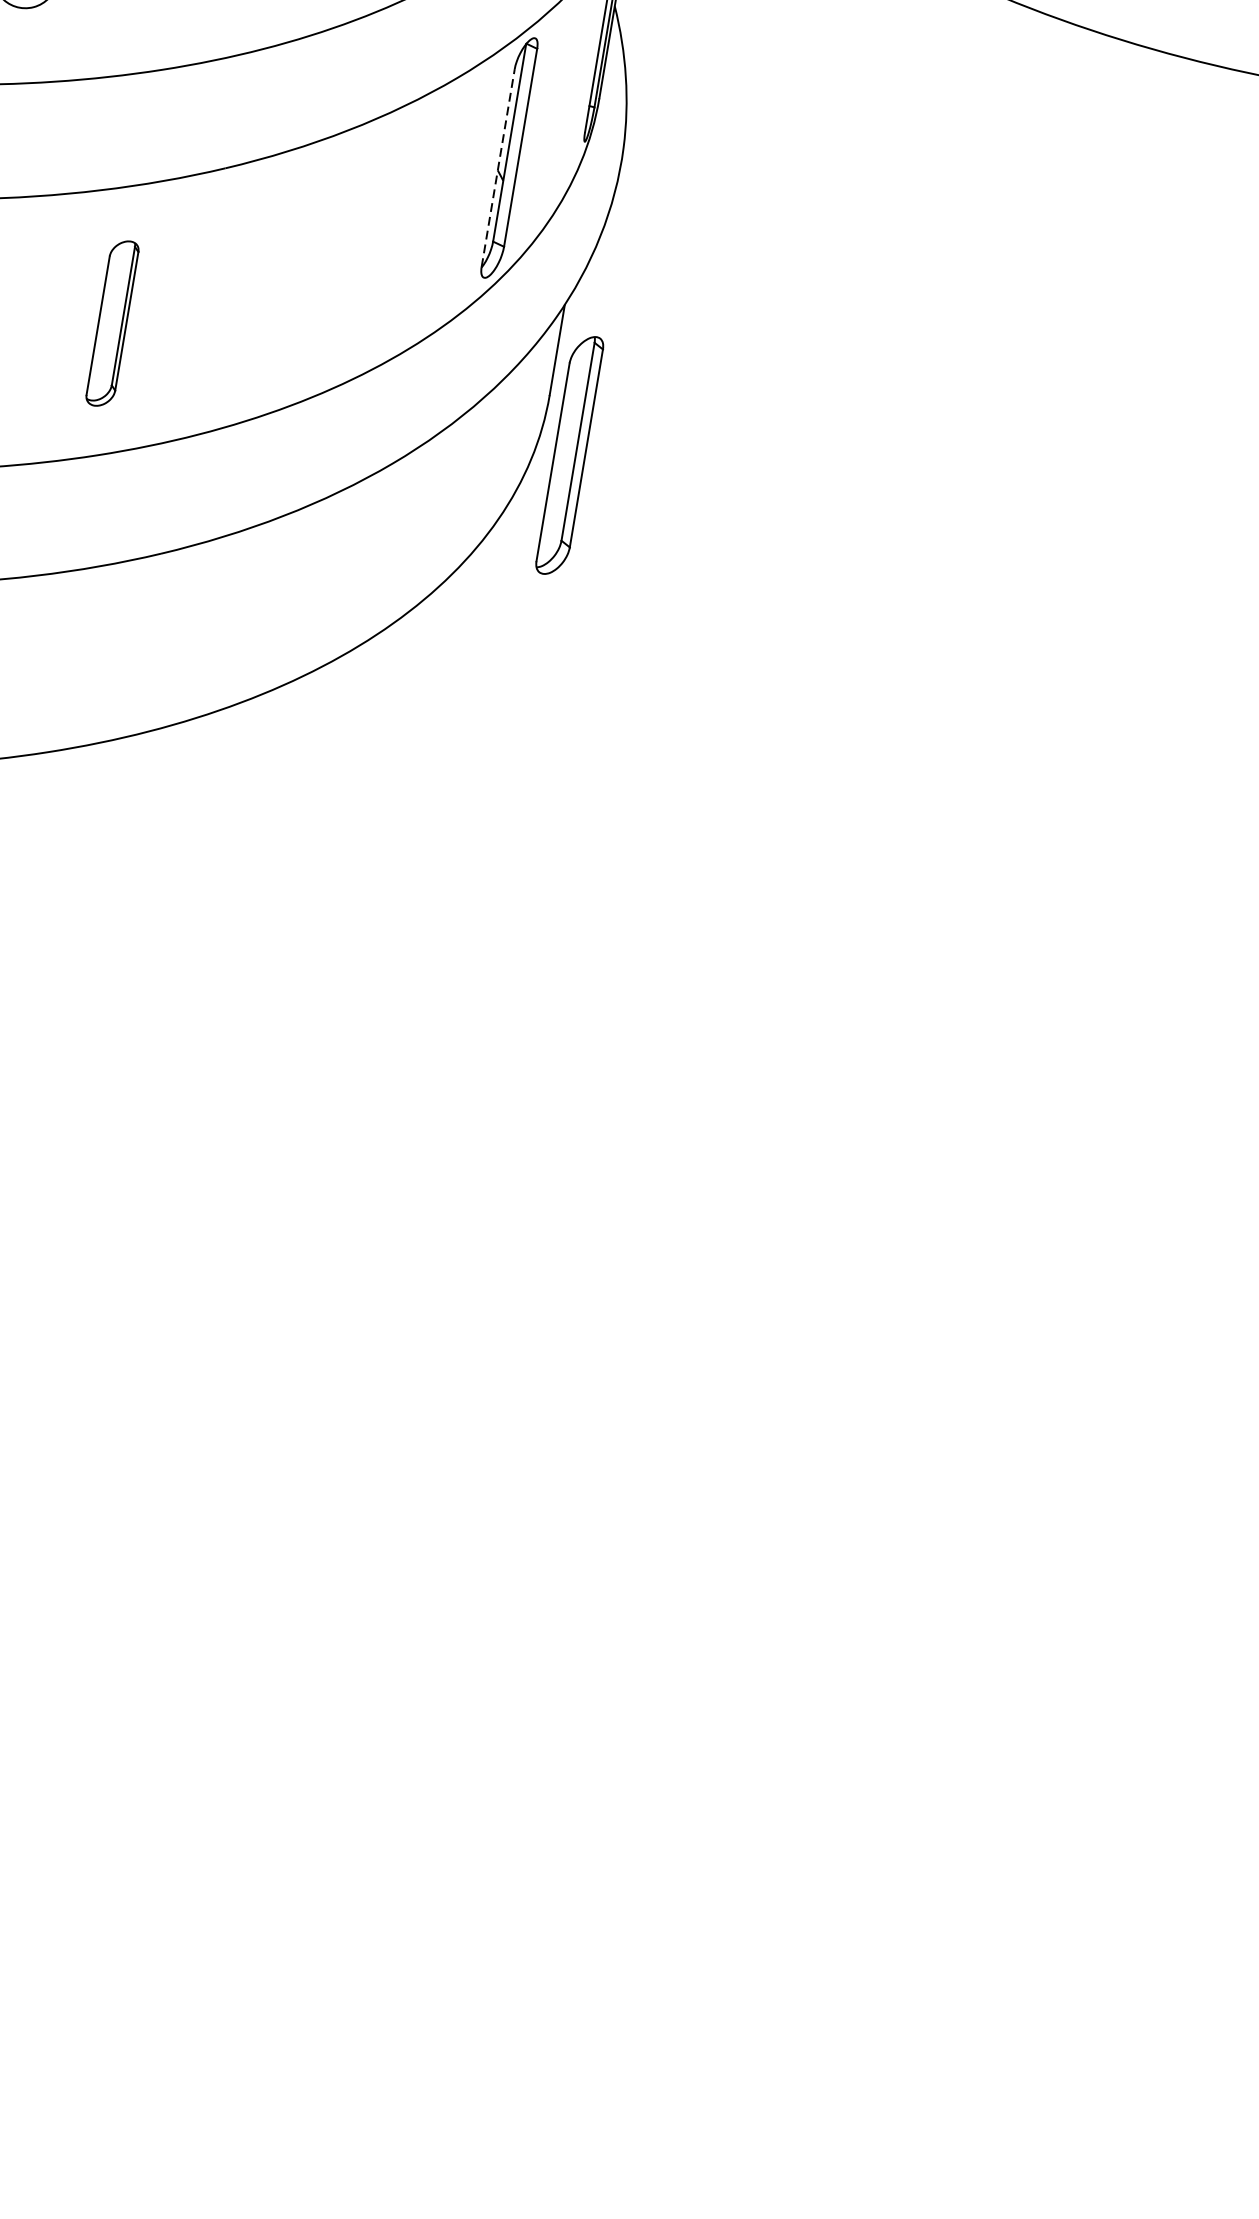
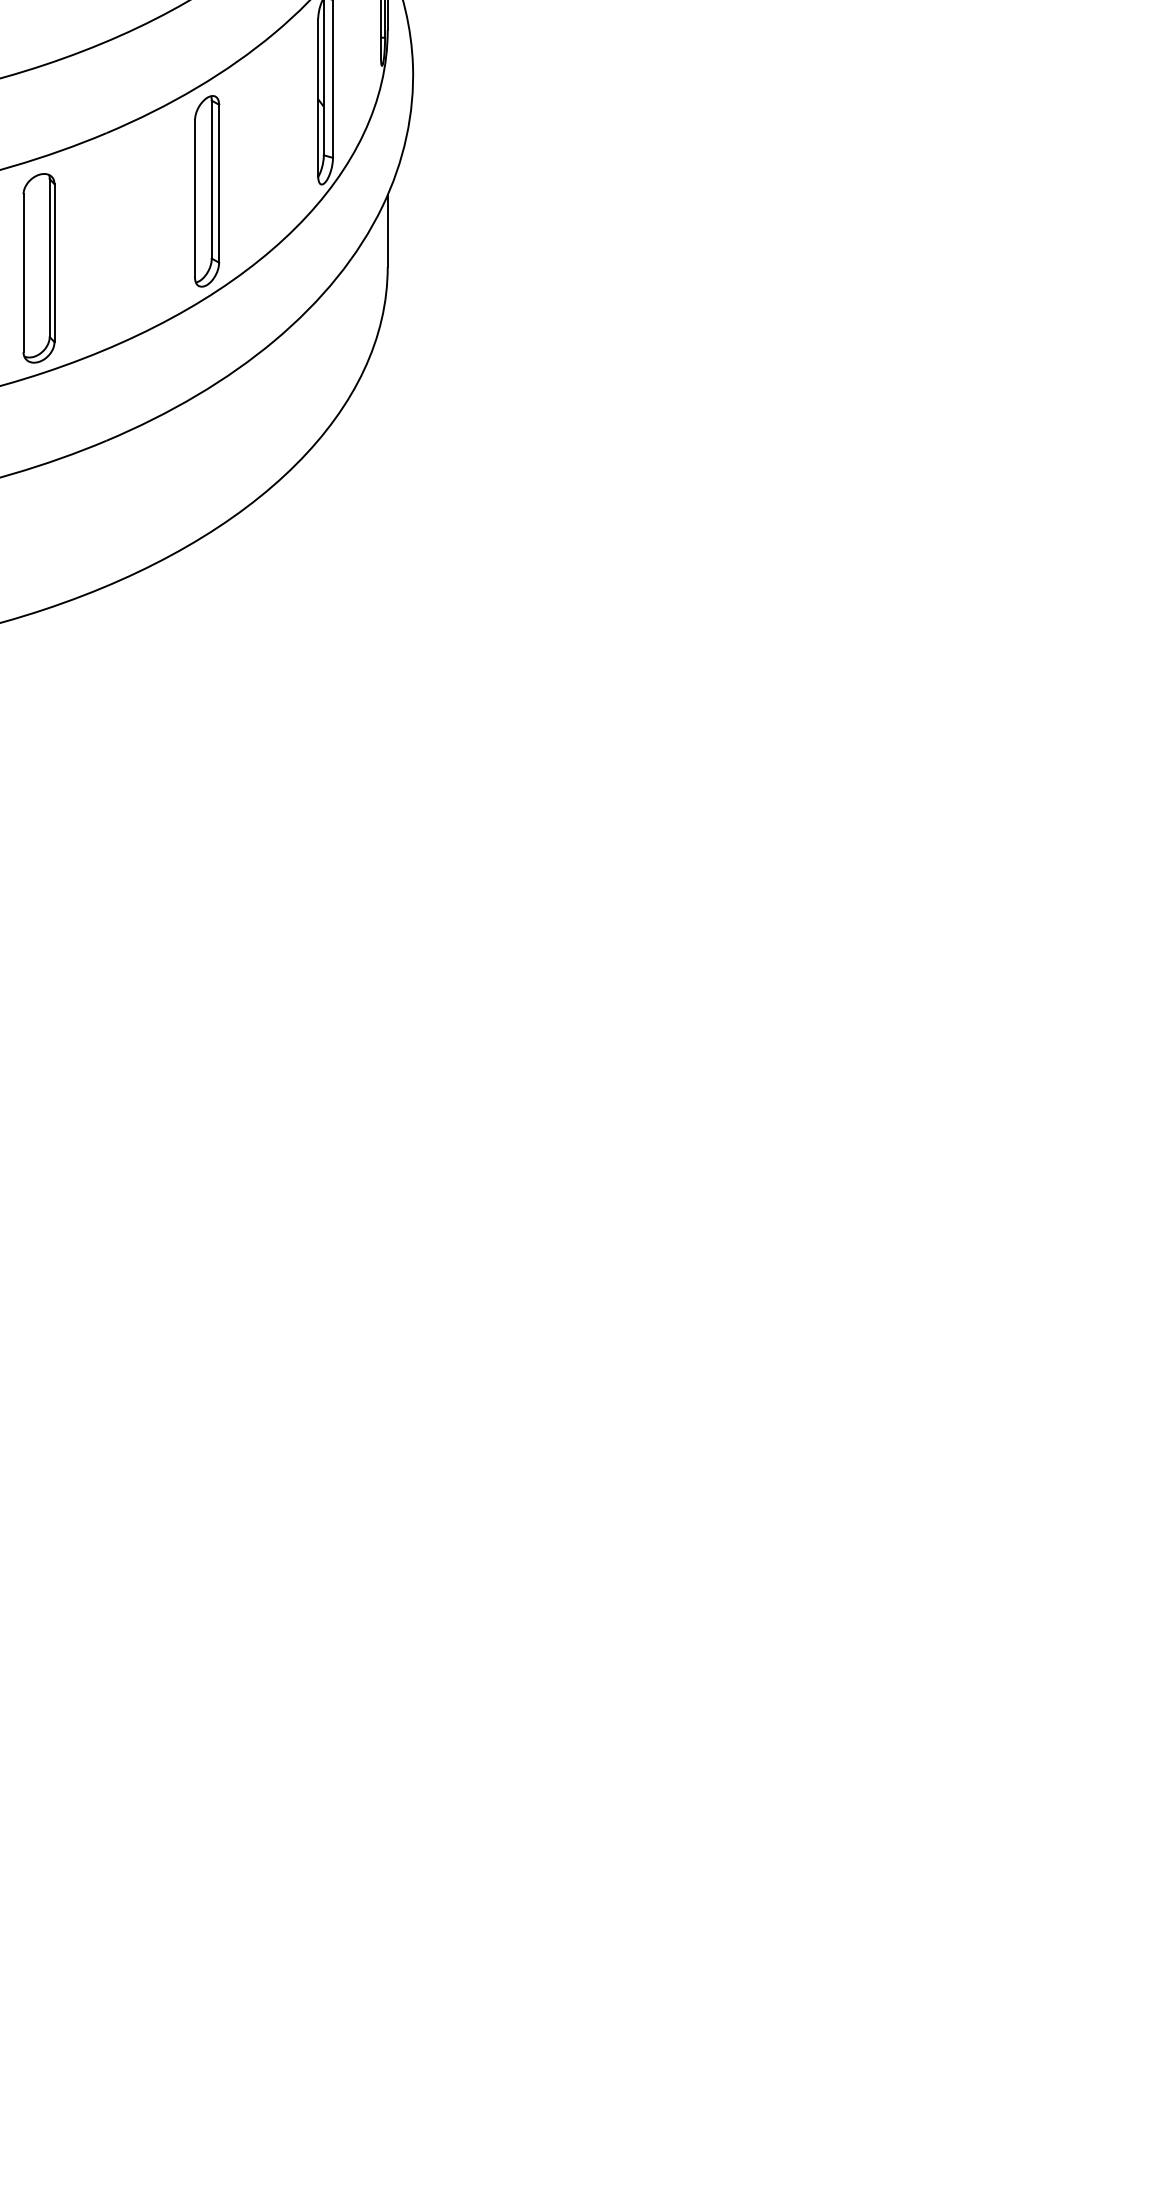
line: (498, 168) -> (318, 97), dashed -> solid
part: (111, 323) -> (38, 268), size x1.43
part: (570, 455) -> (207, 191), moved

